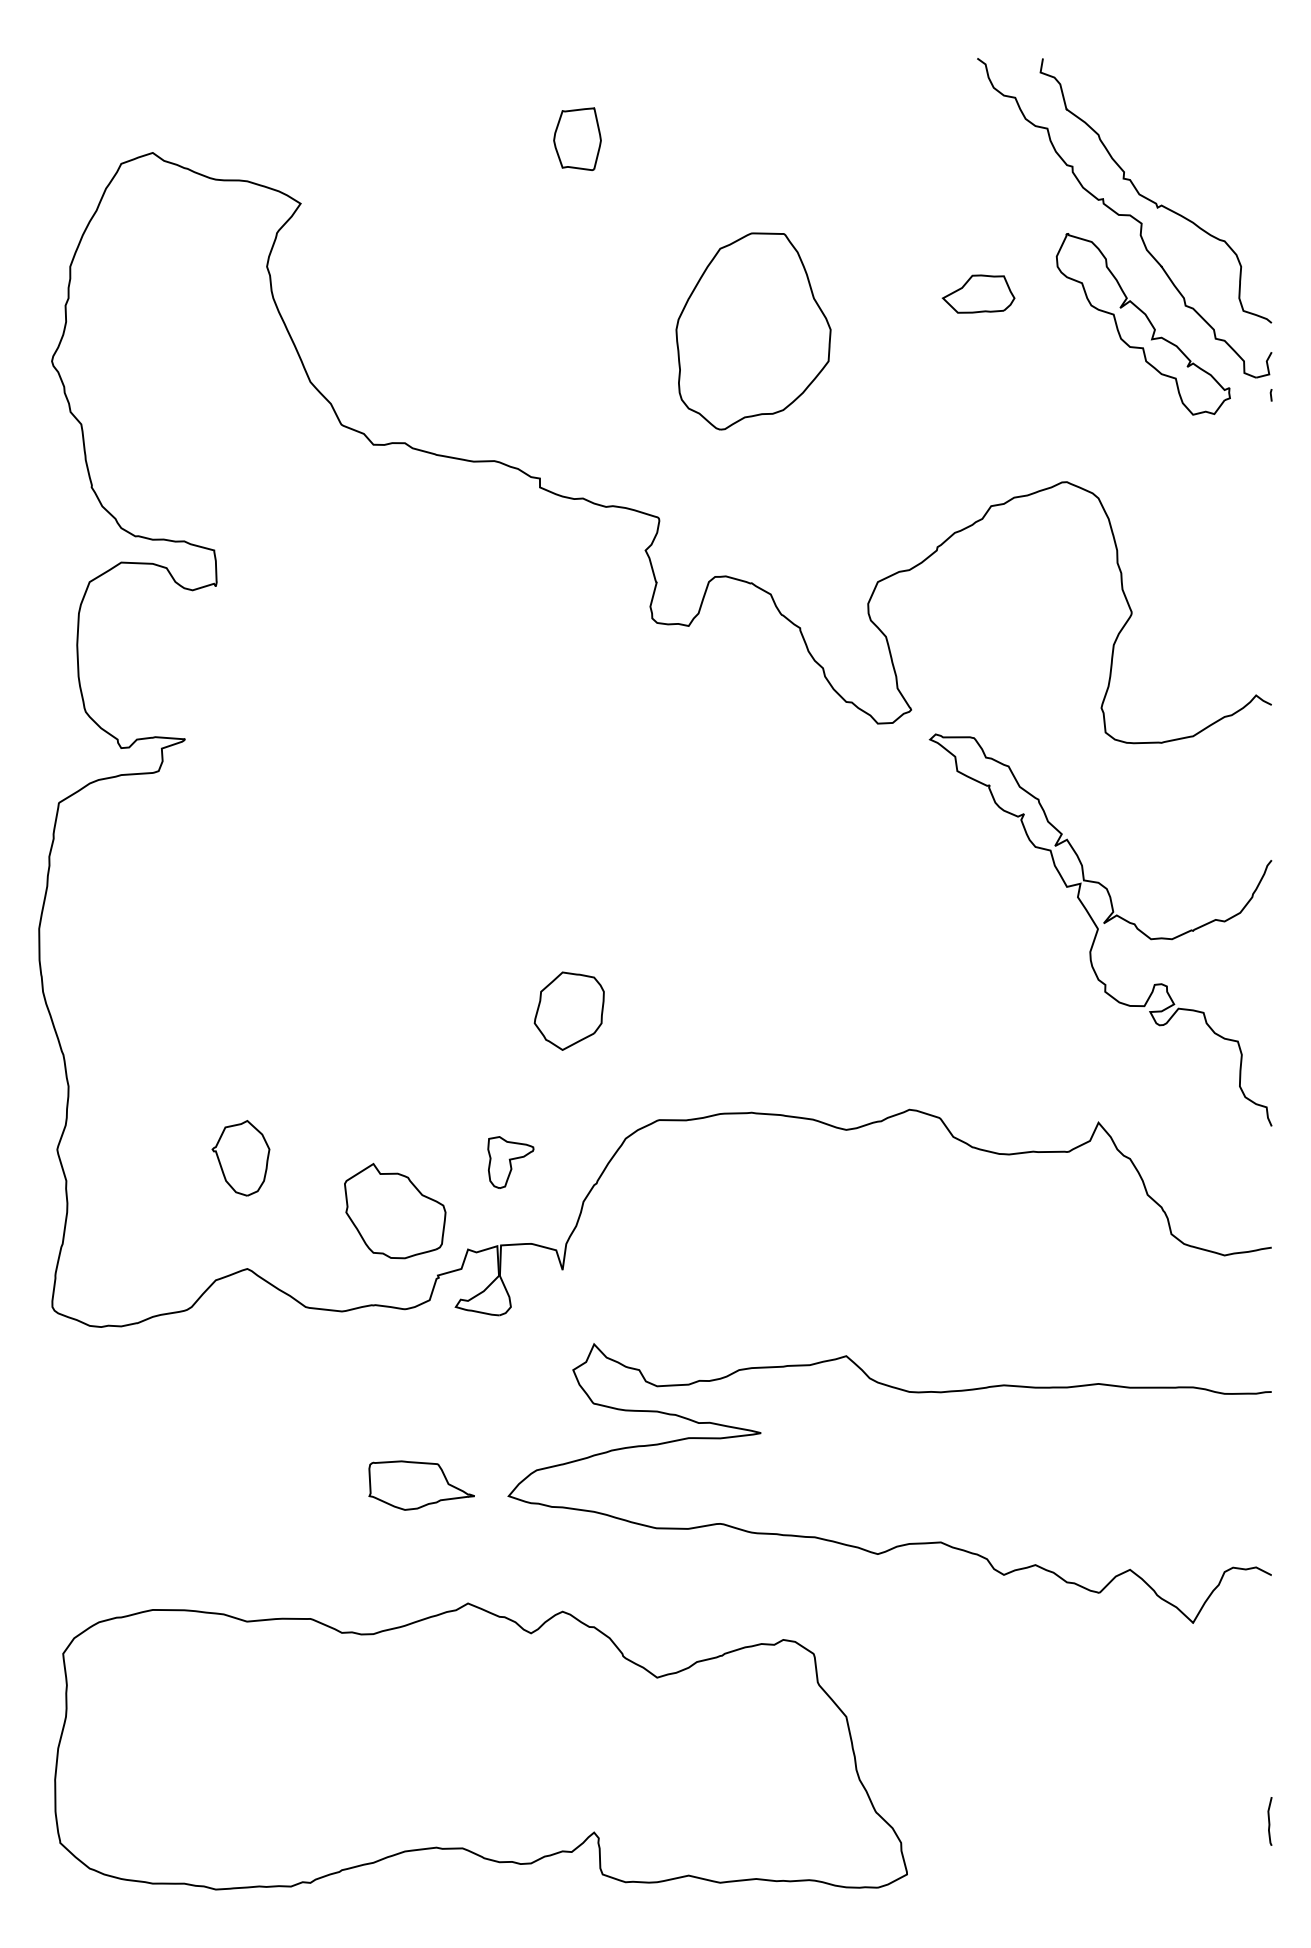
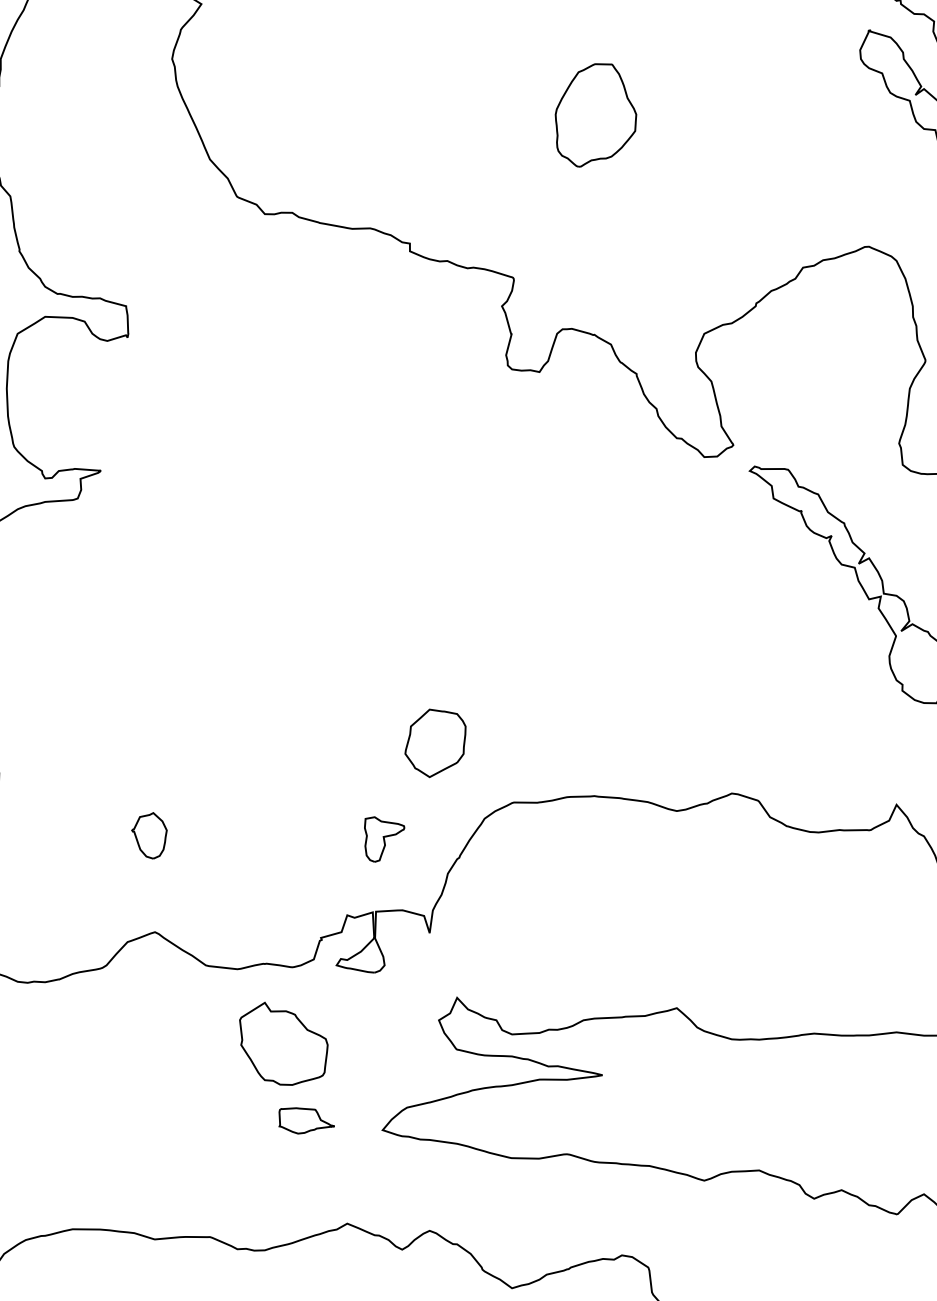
part: (978, 293) -> (791, 82), removed
part: (753, 331) -> (595, 115), size x0.6
part: (568, 1010) -> (434, 742), moved
part: (240, 1158) -> (149, 835), size x0.7
part: (395, 1211) -> (284, 1044), moved
part: (421, 1485) -> (306, 1120), size x0.6

